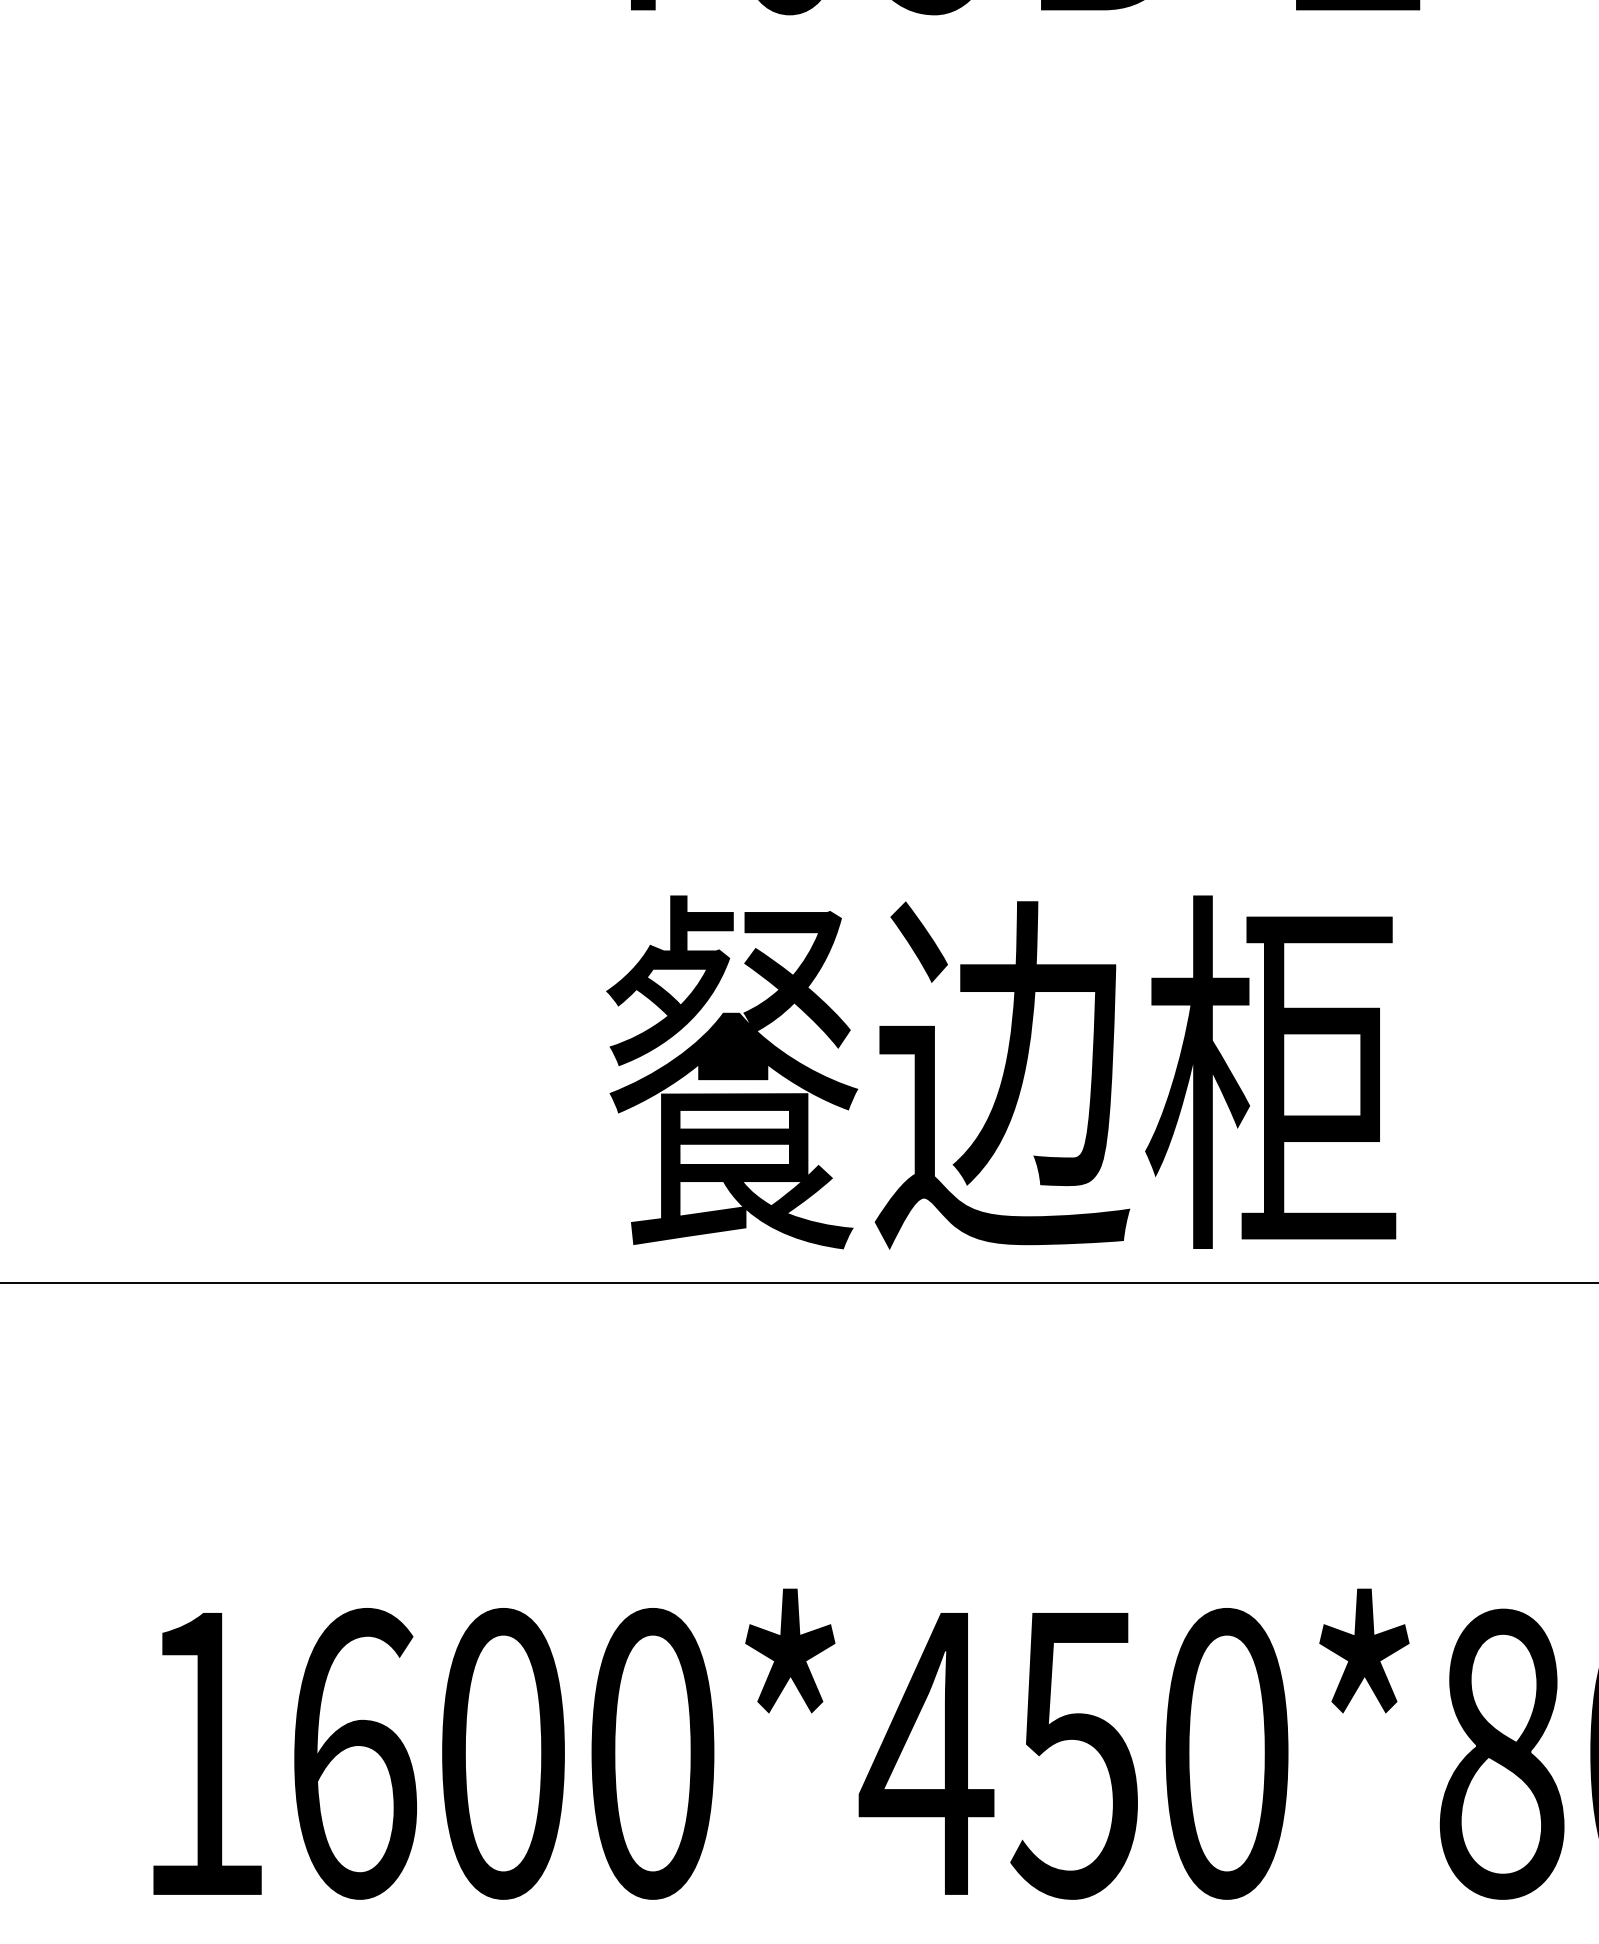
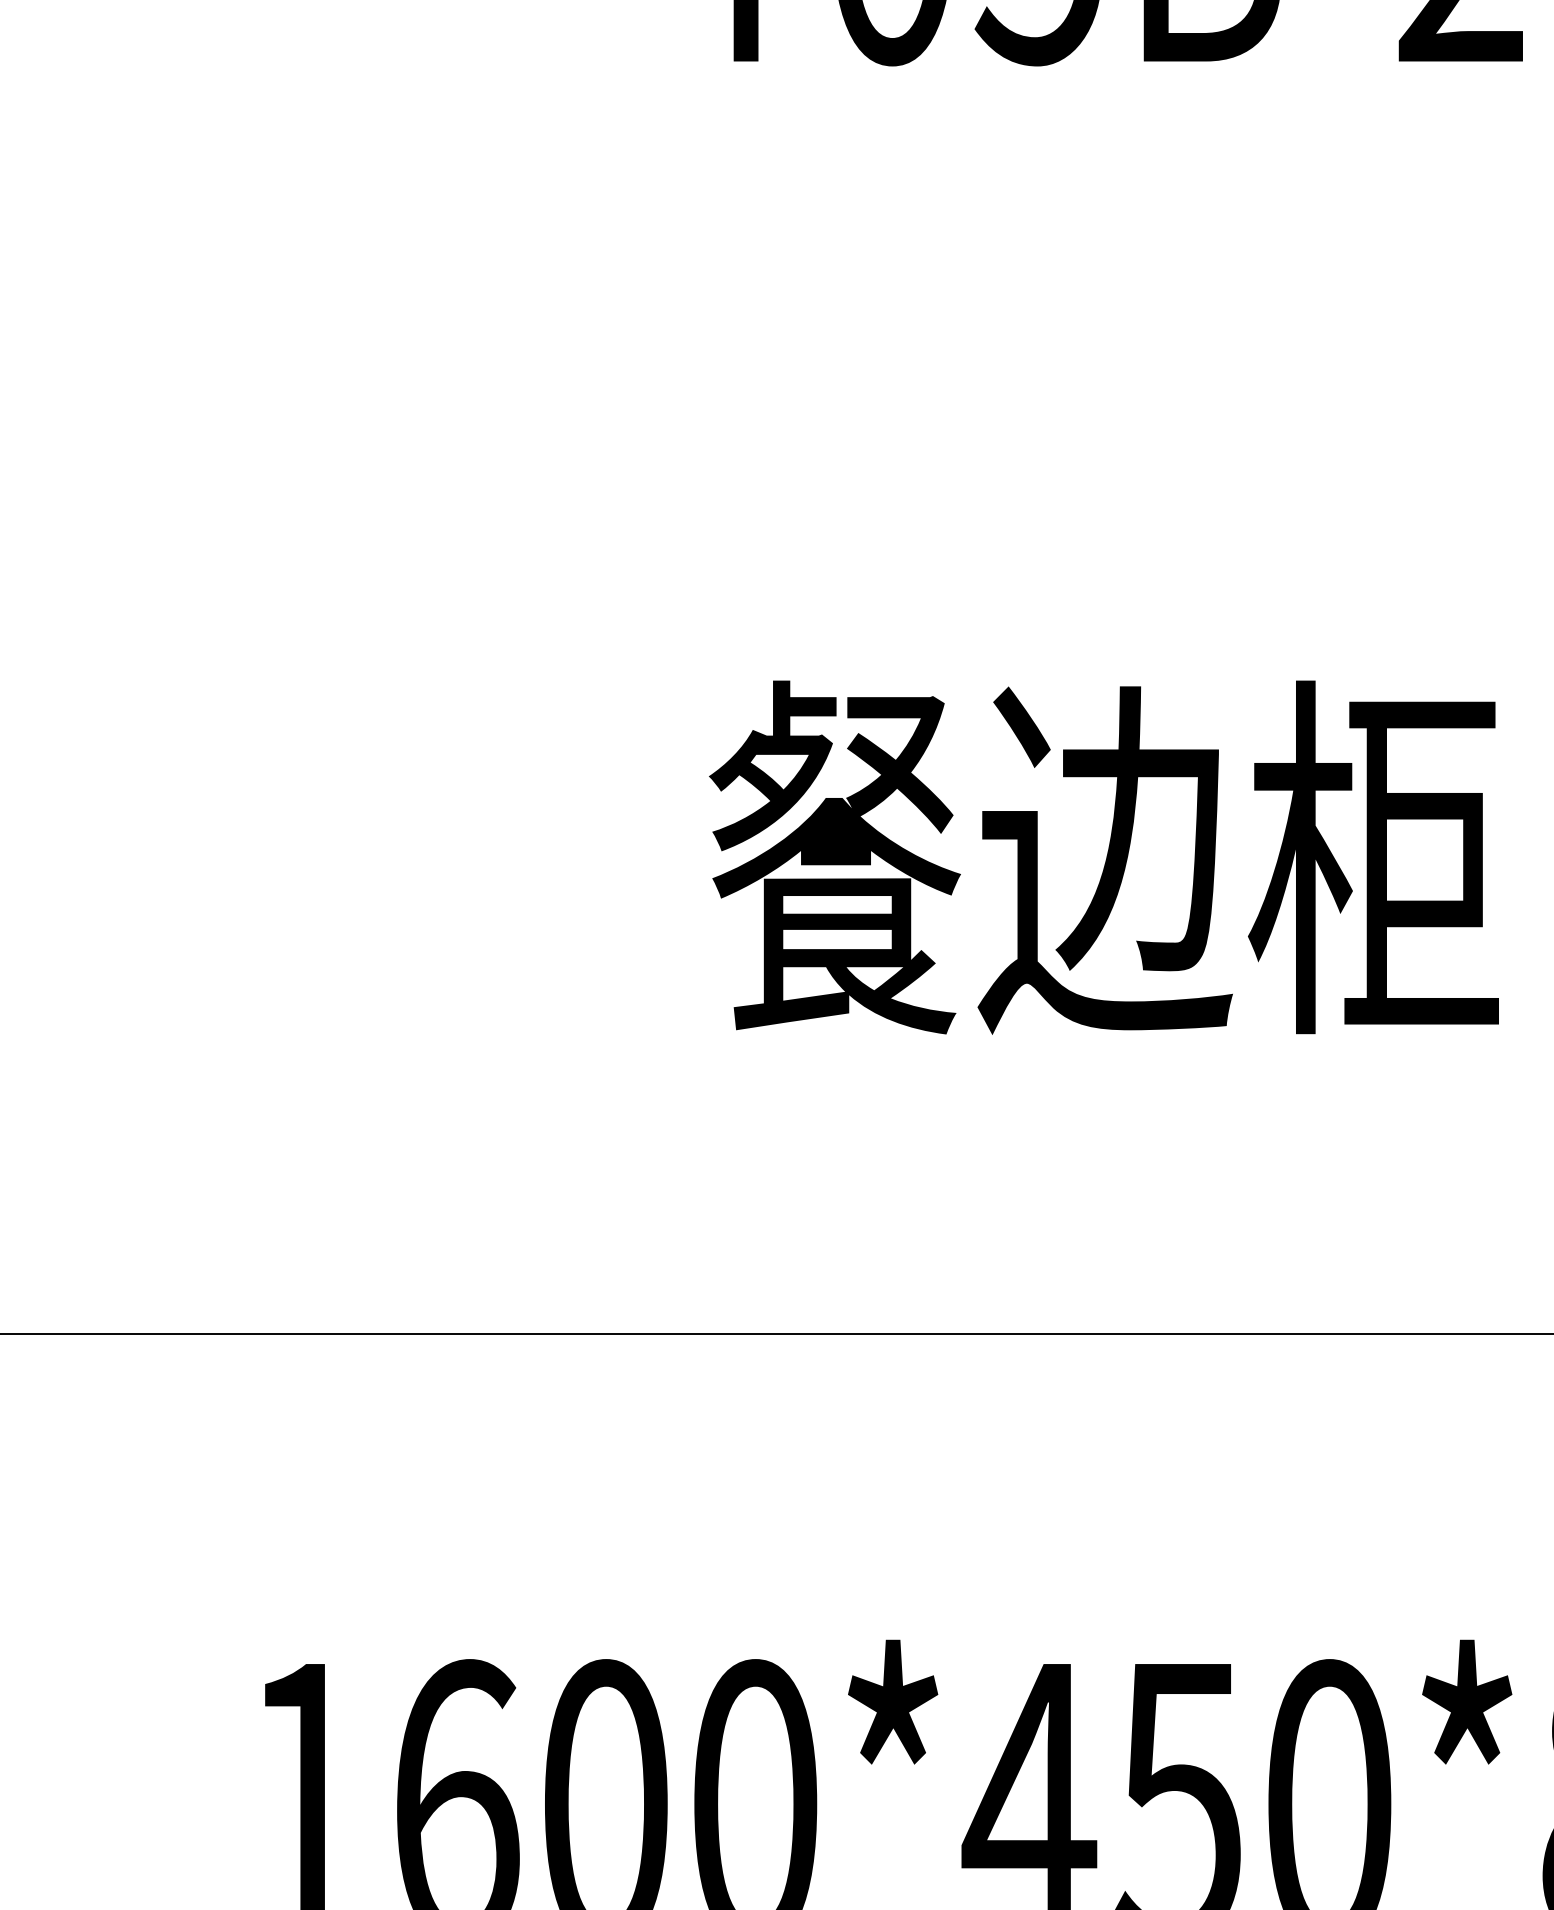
text: (1001, 1072) -> (1104, 857), moved

